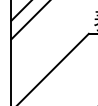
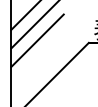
line: (37, 31) -> (37, 40), added

